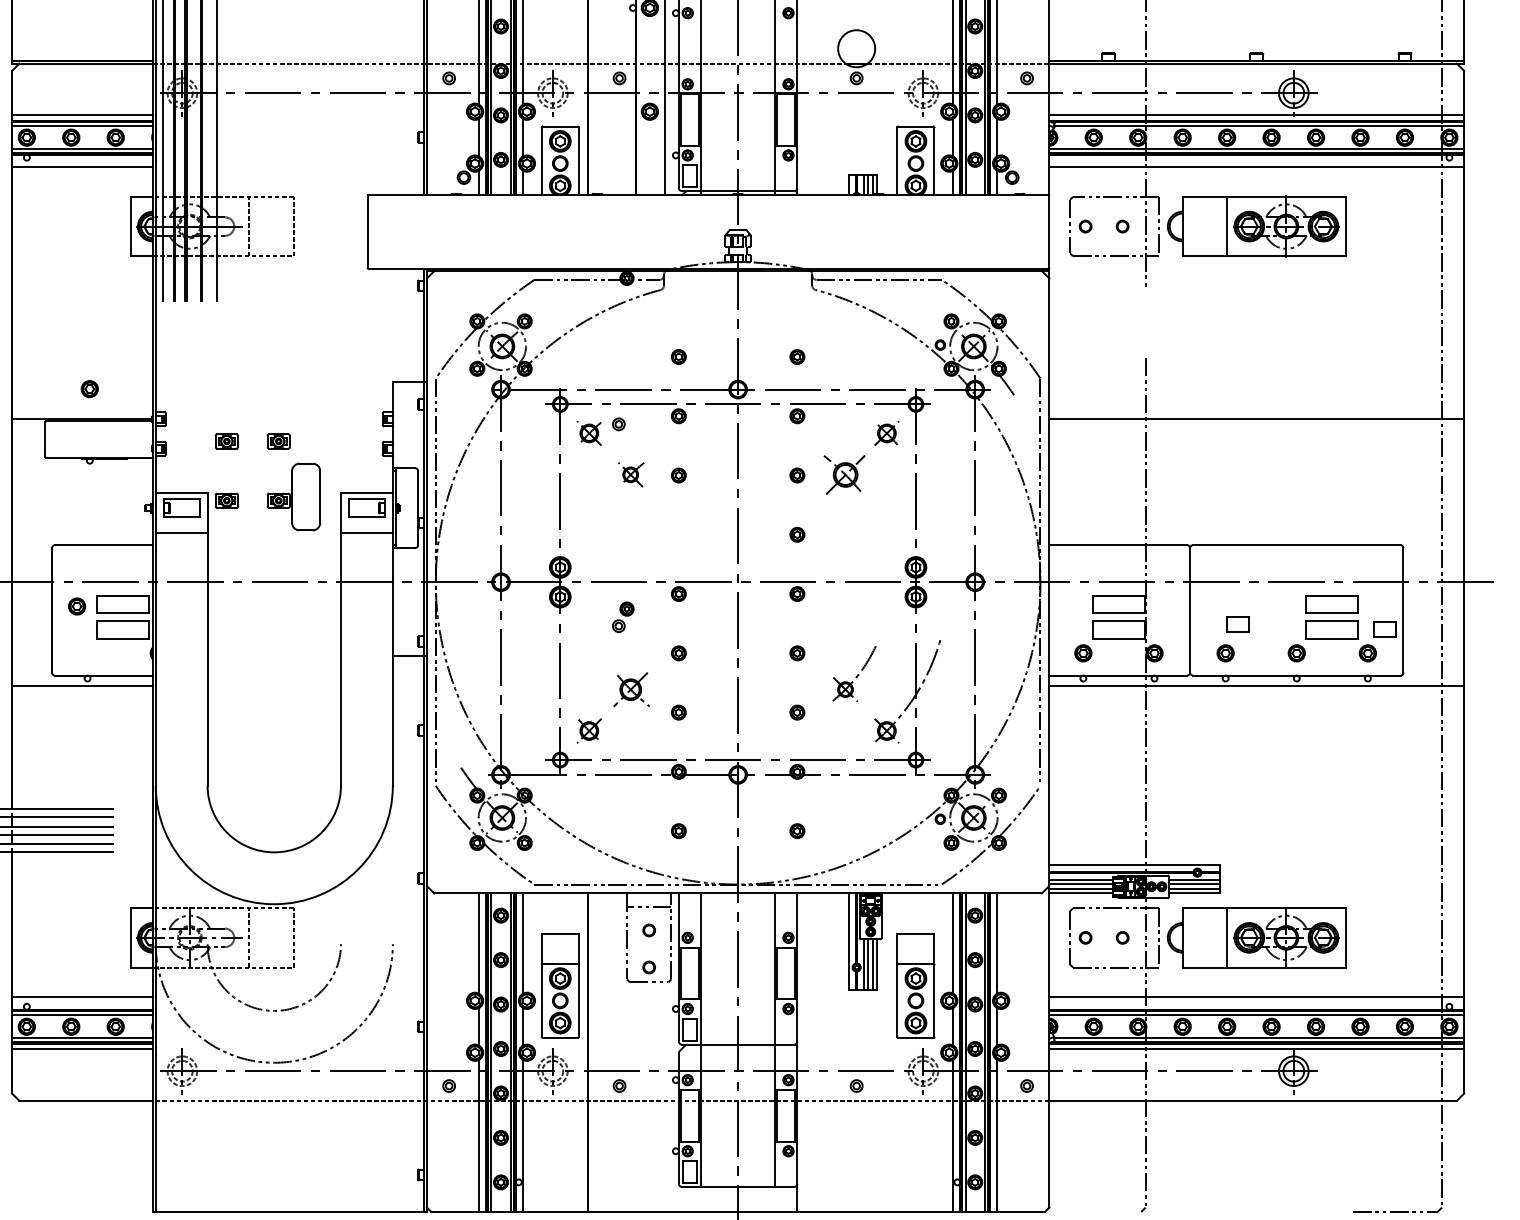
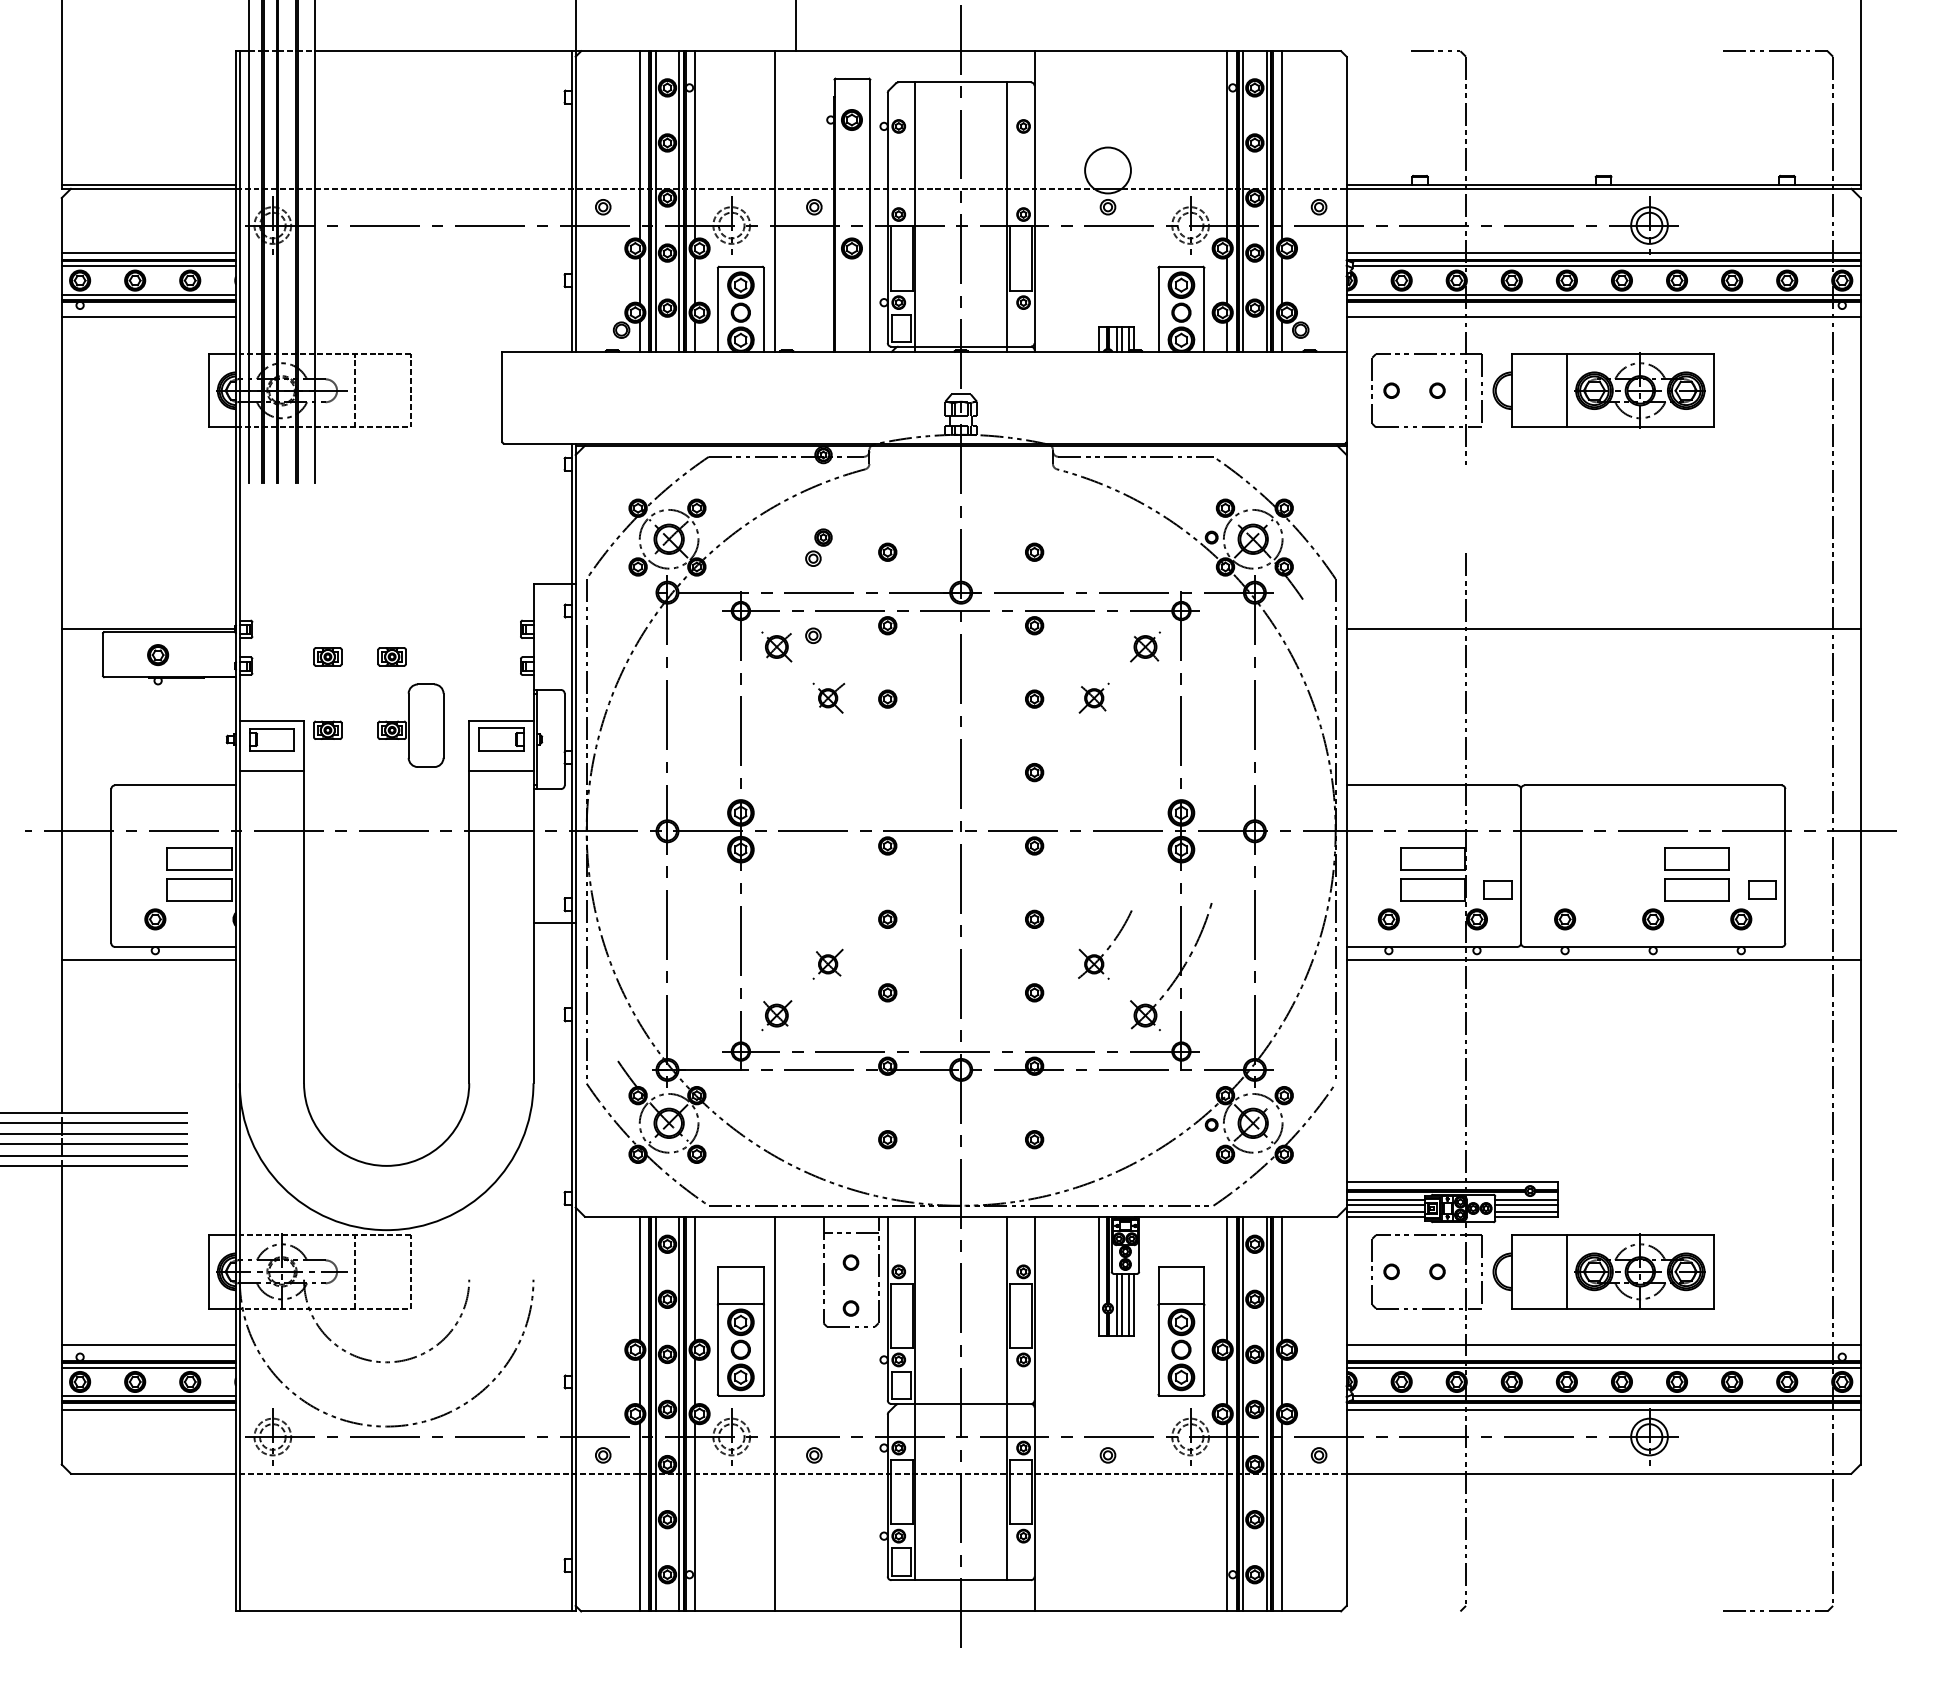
part: (90, 389) -> (158, 655), moved
part: (844, 474) -> (1093, 697), size x0.62
part: (77, 606) -> (155, 919), moved
part: (622, 617) -> (818, 547), moved
part: (1237, 624) -> (1497, 889), moved
part: (630, 688) -> (827, 963), size x0.71

